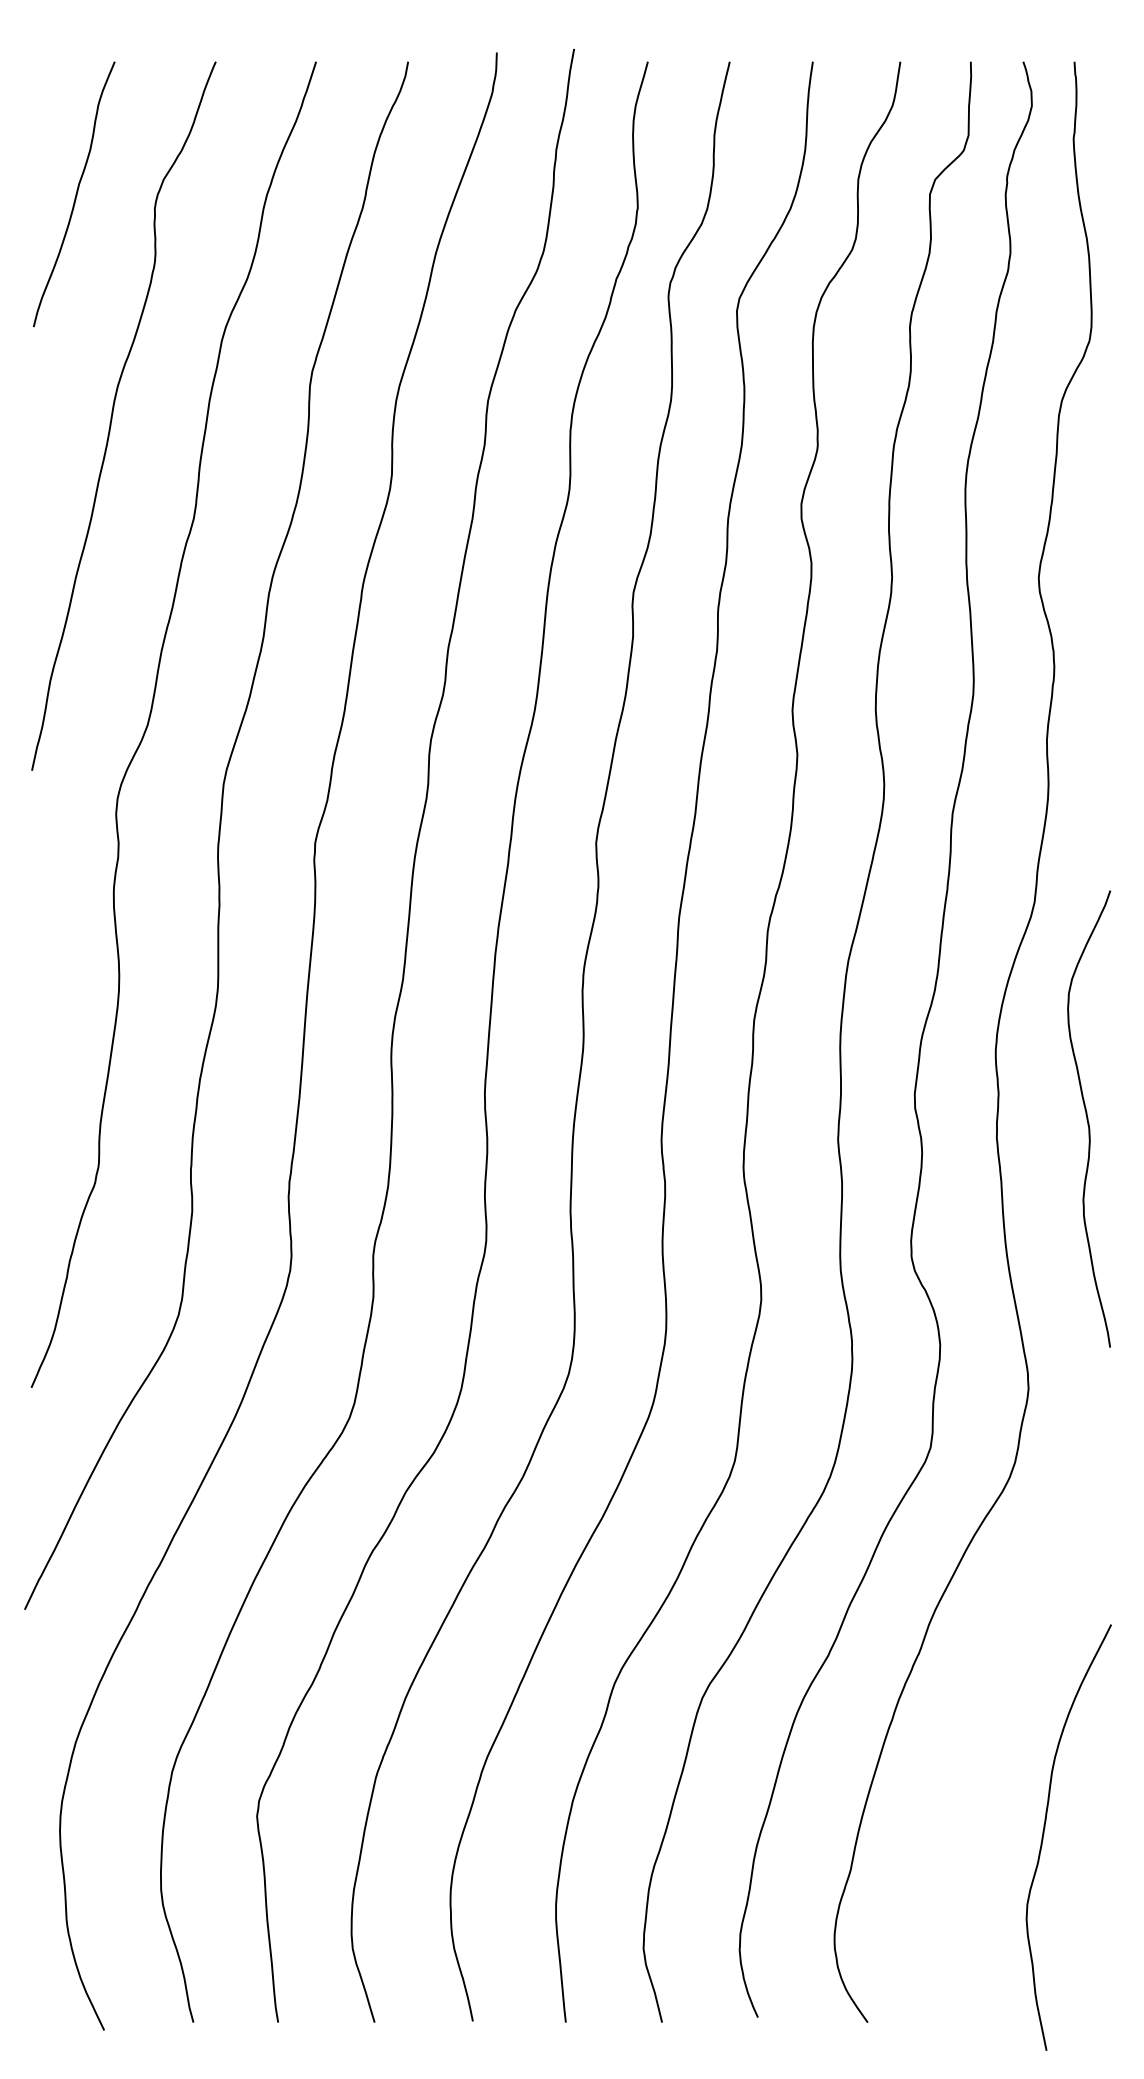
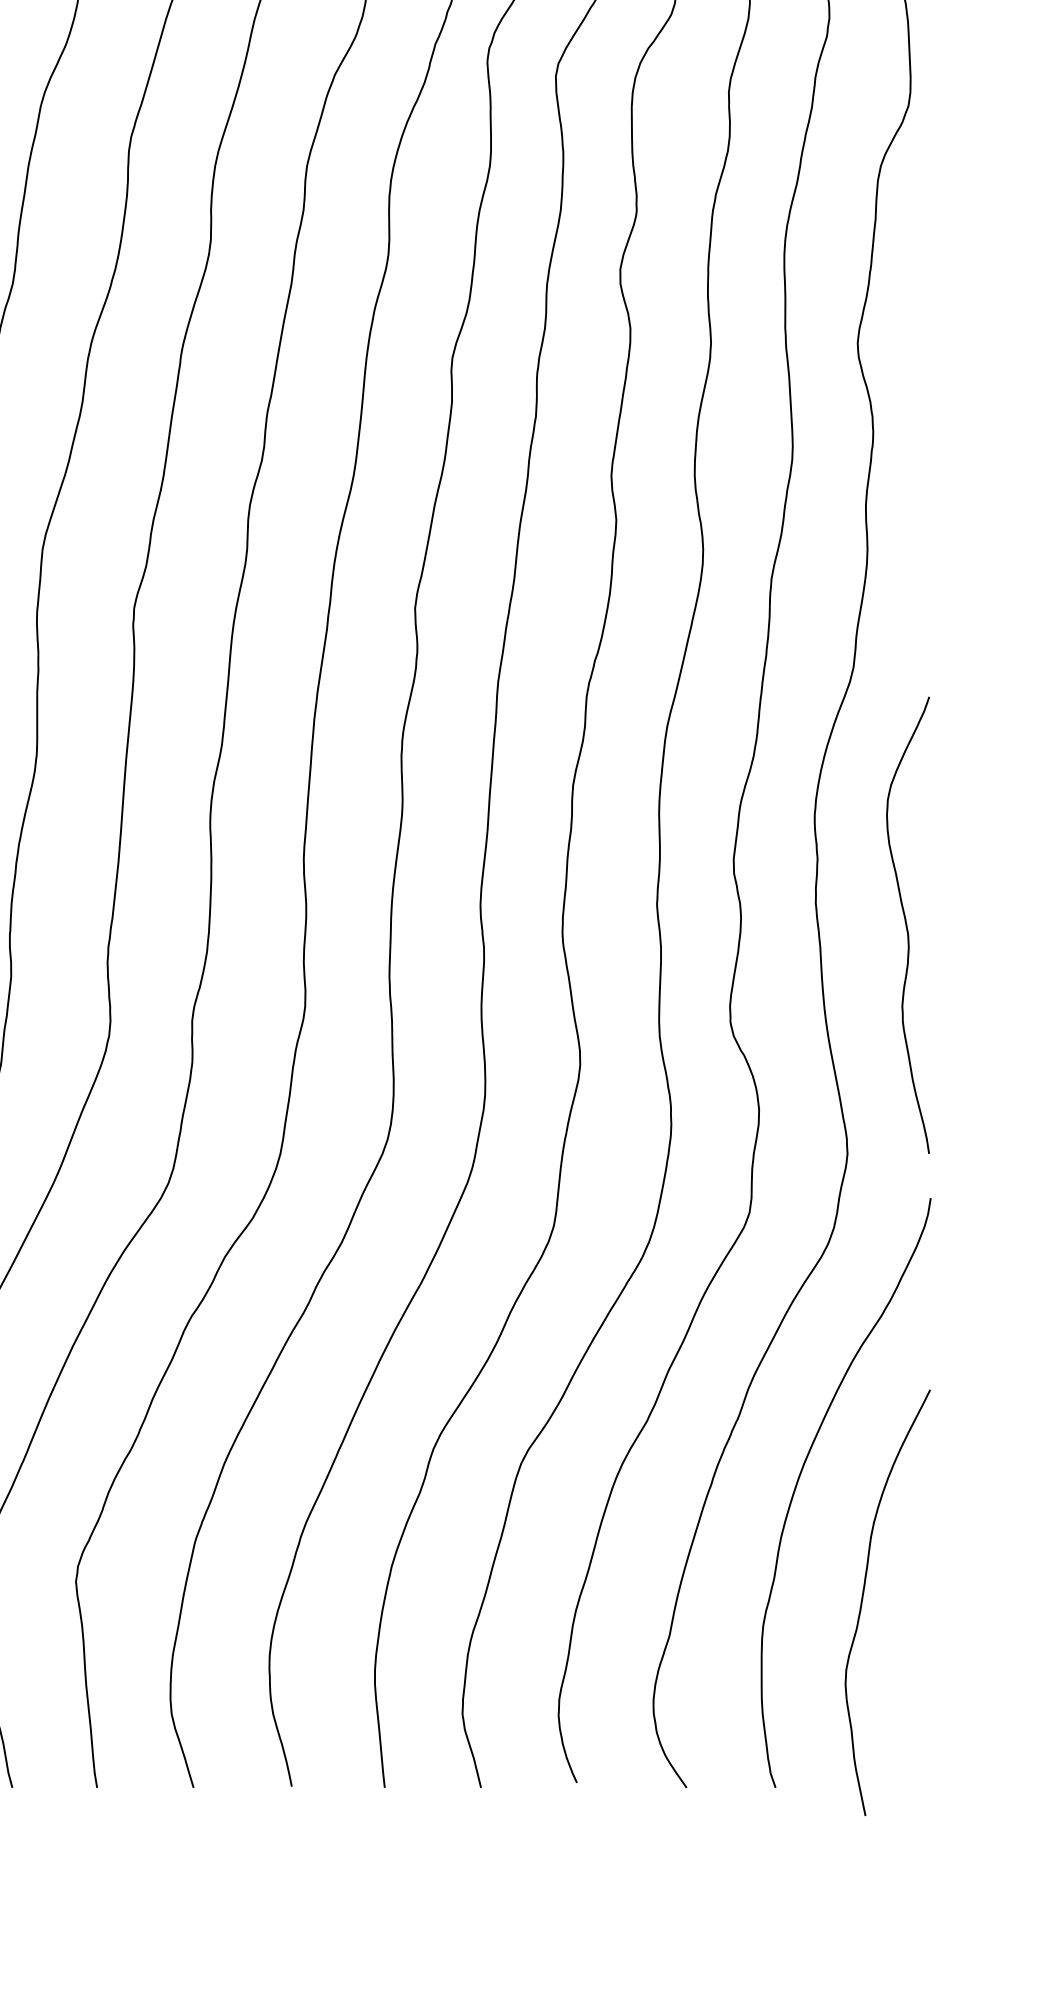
curve: (1088, 1118) -> (907, 924), moved
curve: (982, 1709) -> (801, 1474), added

